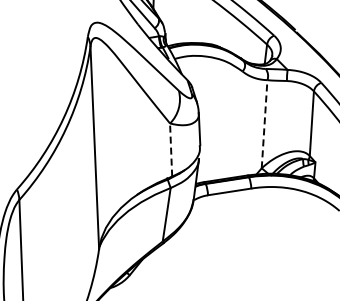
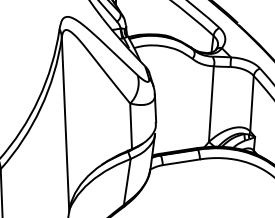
line: (264, 123) -> (211, 103), dashed -> solid
line: (171, 150) -> (131, 126), dashed -> solid

